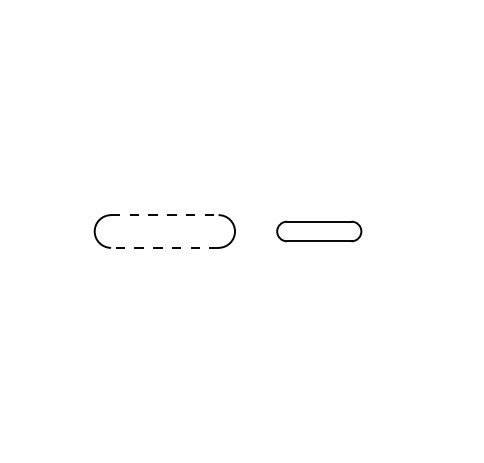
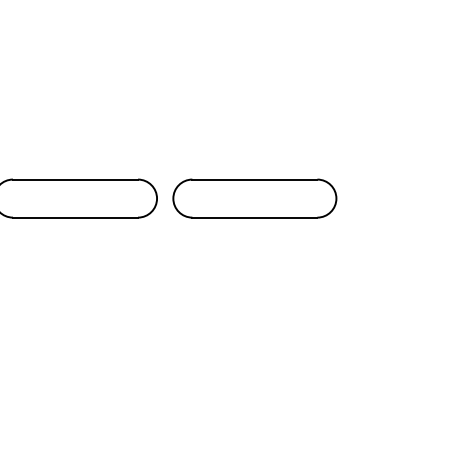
line: (164, 215) -> (75, 180), dashed -> solid
part: (319, 231) -> (255, 198), size x1.67
line: (164, 247) -> (75, 217), dashed -> solid

